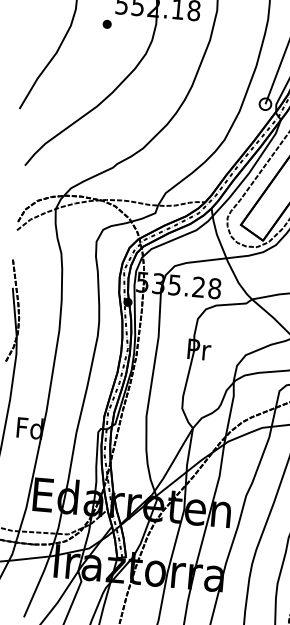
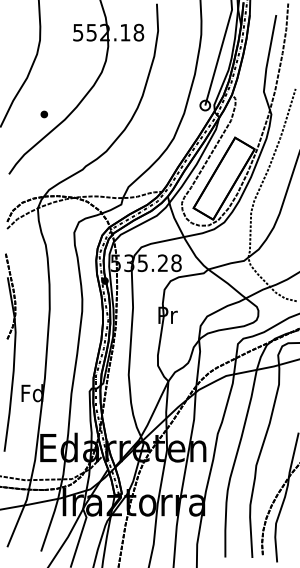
part: (106, 24) -> (43, 114), moved

